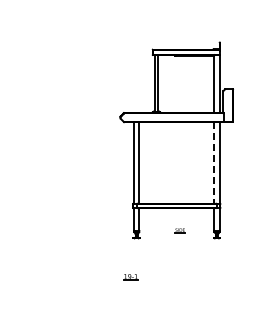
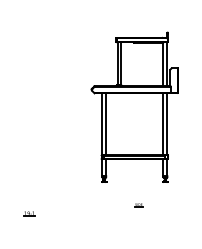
line: (214, 162) -> (163, 124), dashed -> solid
part: (179, 230) -> (138, 204), moved
part: (130, 277) -> (29, 214), moved

